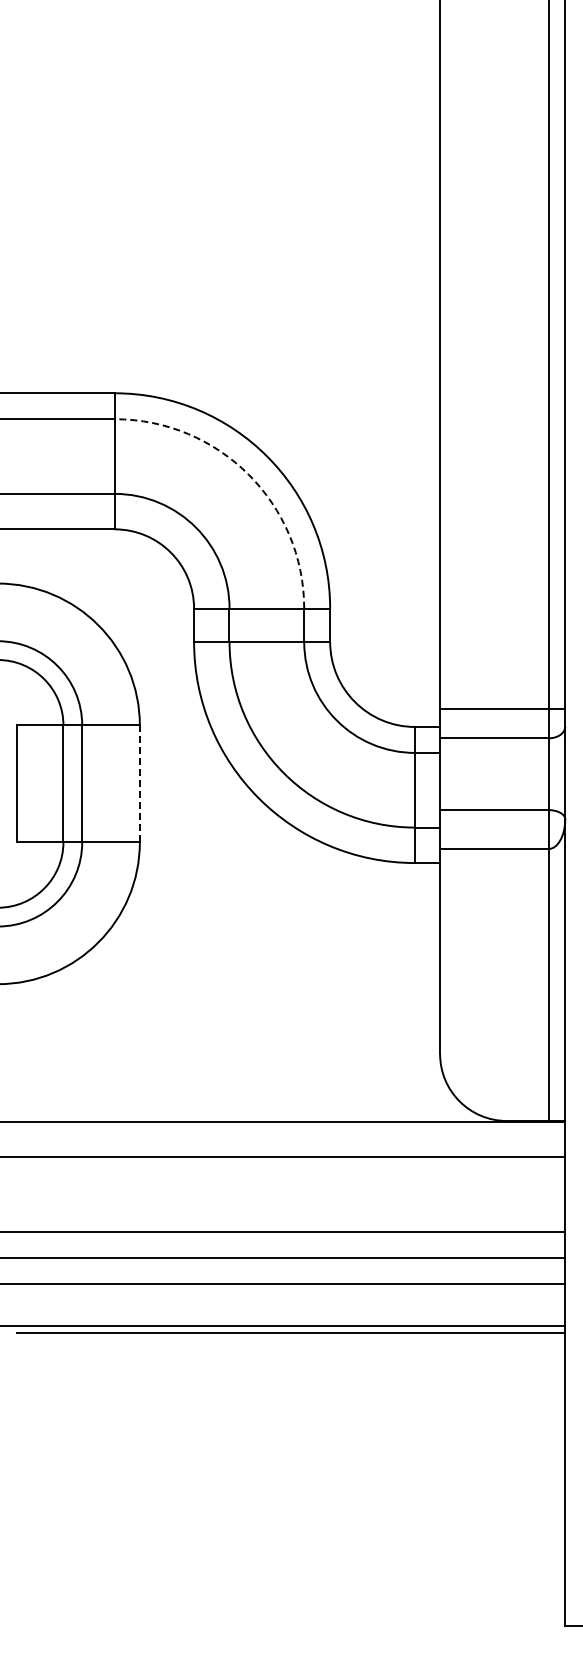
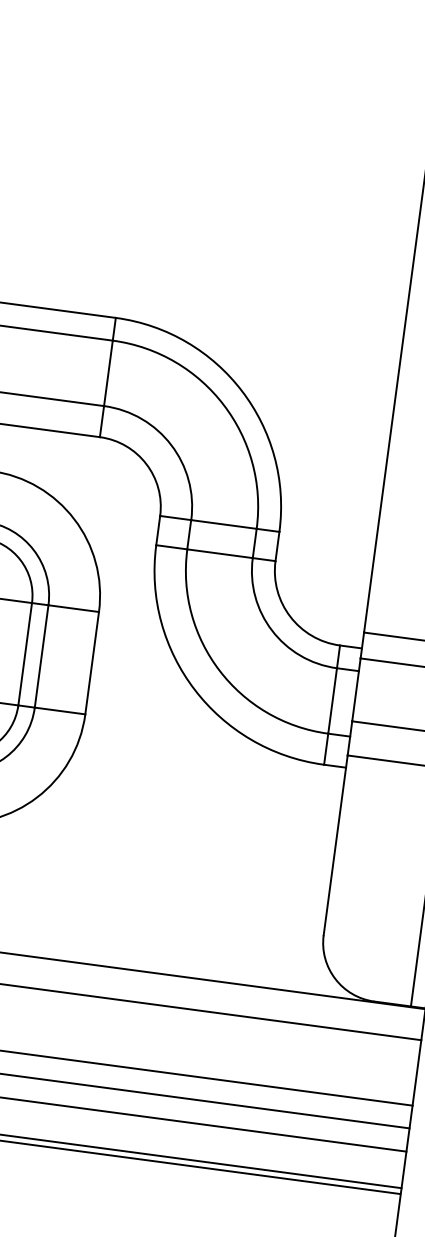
arc: (248, 474) -> (223, 404), dashed -> solid
line: (139, 784) -> (91, 663), dashed -> solid

